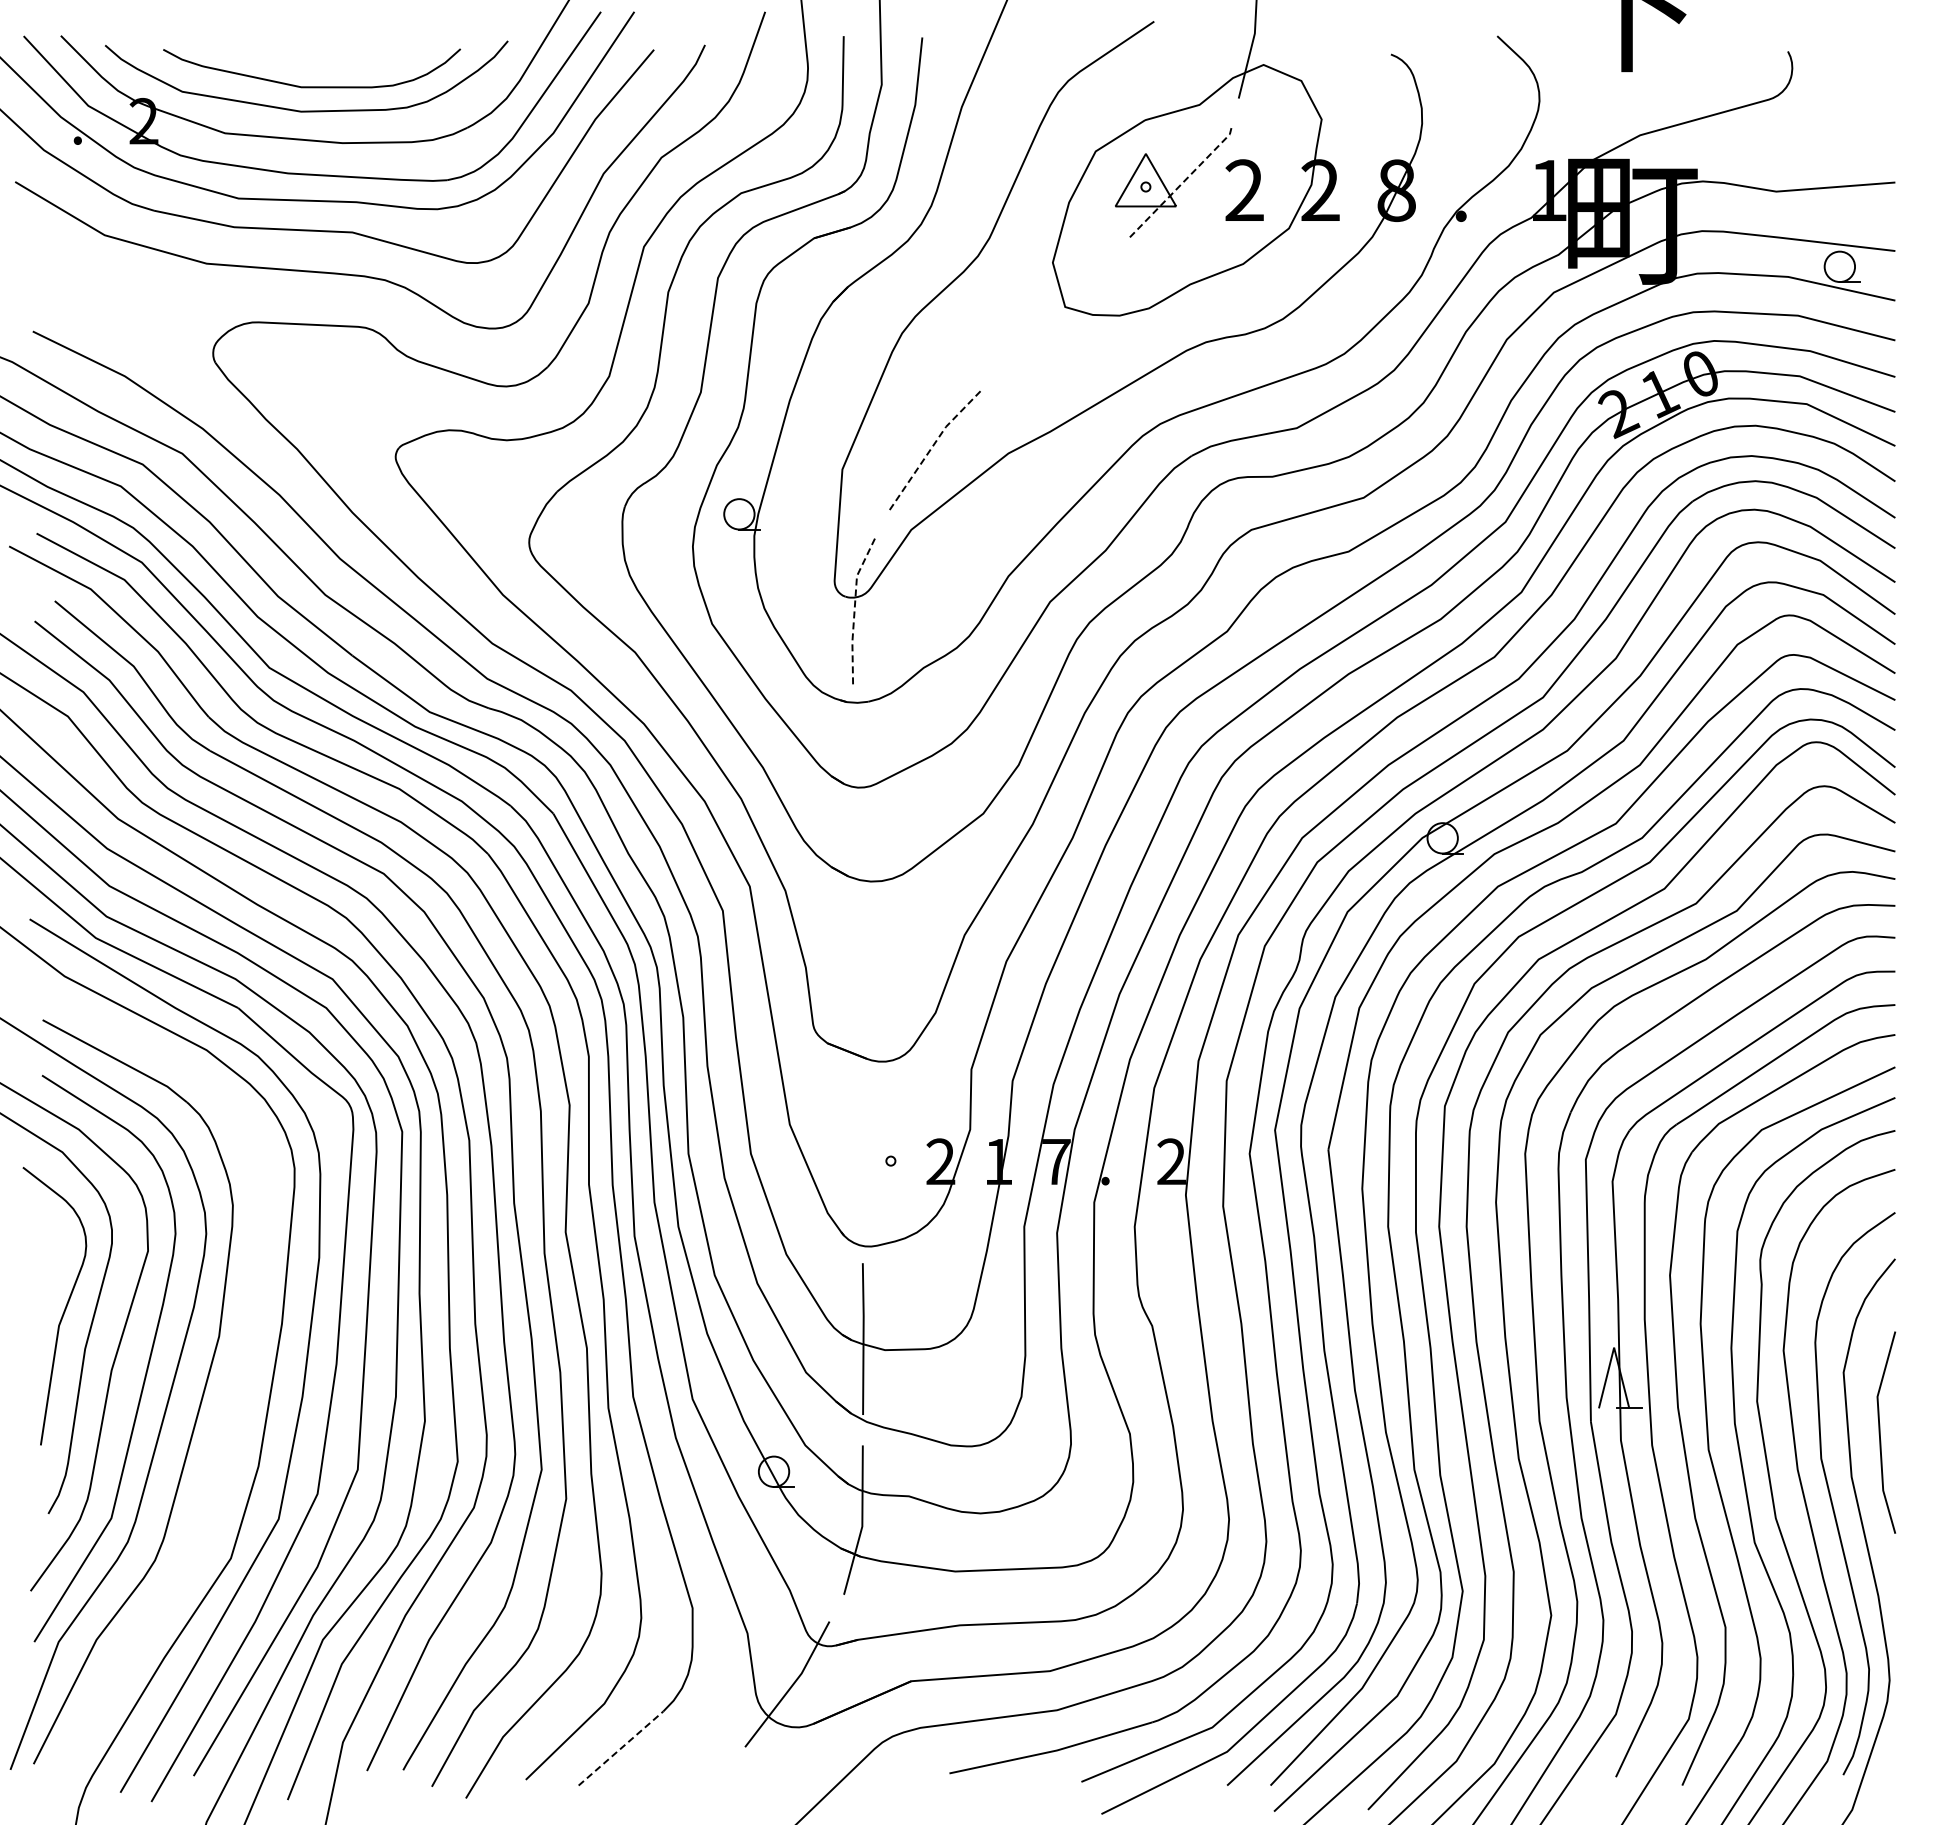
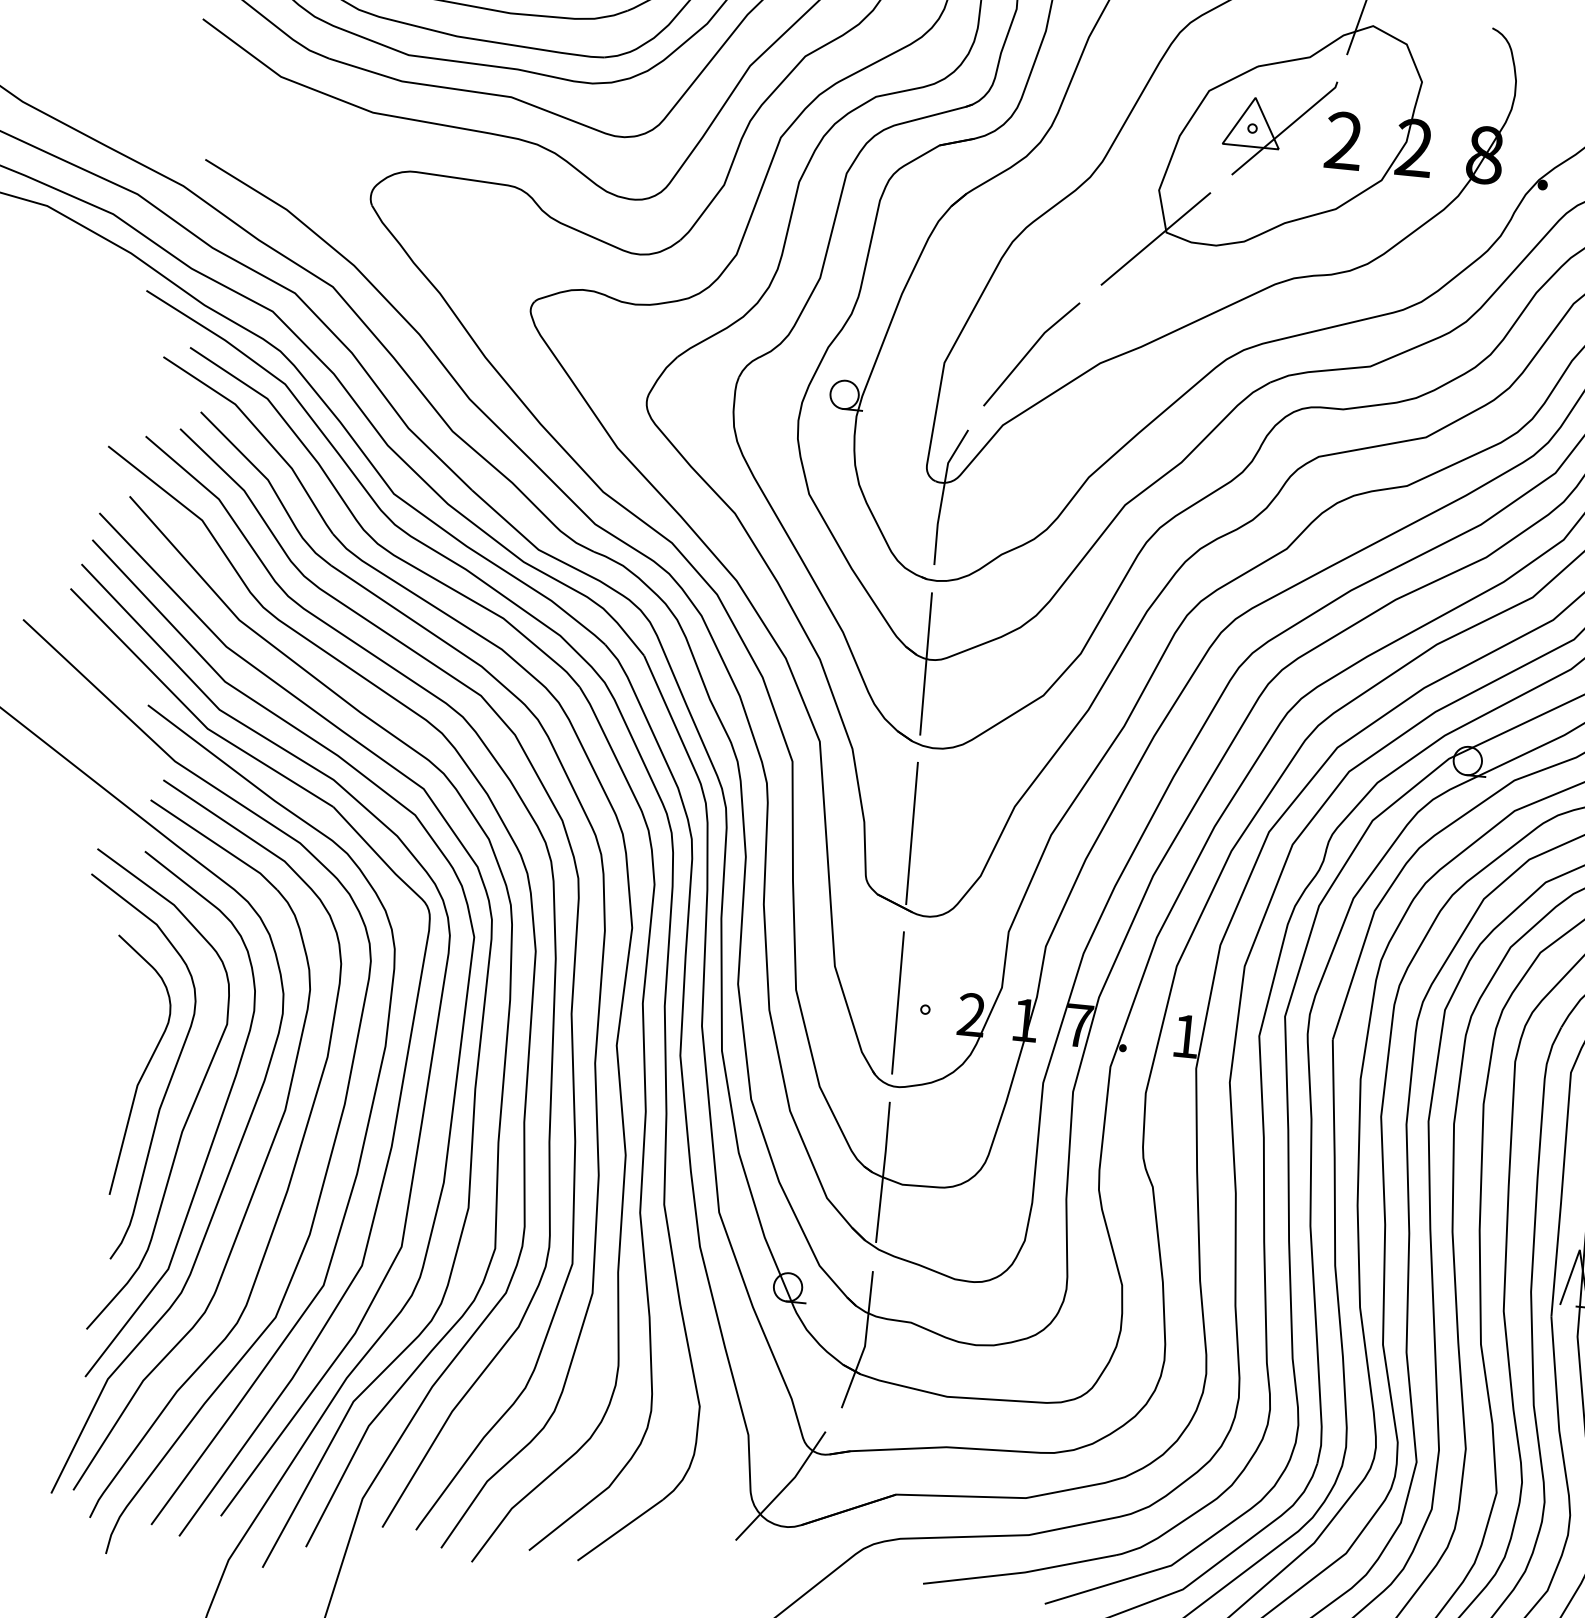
line: (1182, 183) -> (1286, 128), dashed -> solid
line: (1054, 314) -> (1155, 238), added
line: (931, 448) -> (1029, 351), dashed -> solid
line: (854, 610) -> (942, 494), dashed -> solid
line: (854, 792) -> (925, 663), added
line: (857, 974) -> (911, 833), added
line: (860, 1156) -> (897, 1002), added
text: (1171, 1161) -> (1185, 1036), 2 -> 1
curve: (231, 1408) -> (290, 1178), added
line: (621, 1748) -> (620, 1530), dashed -> solid

